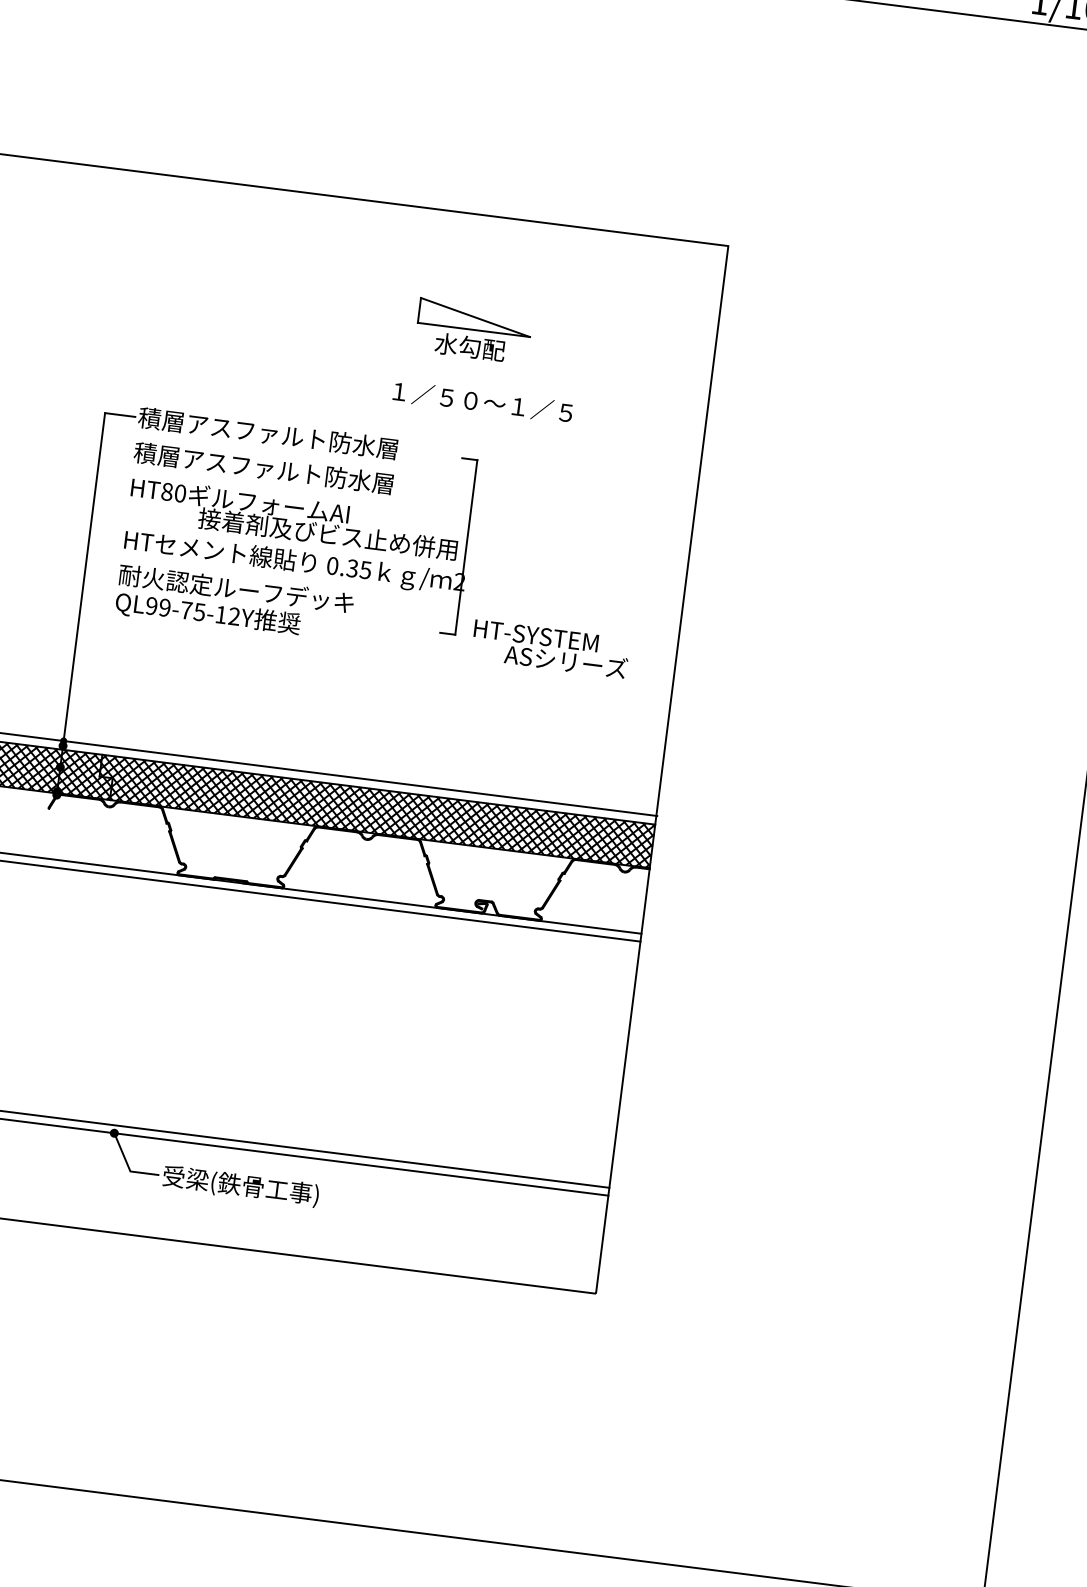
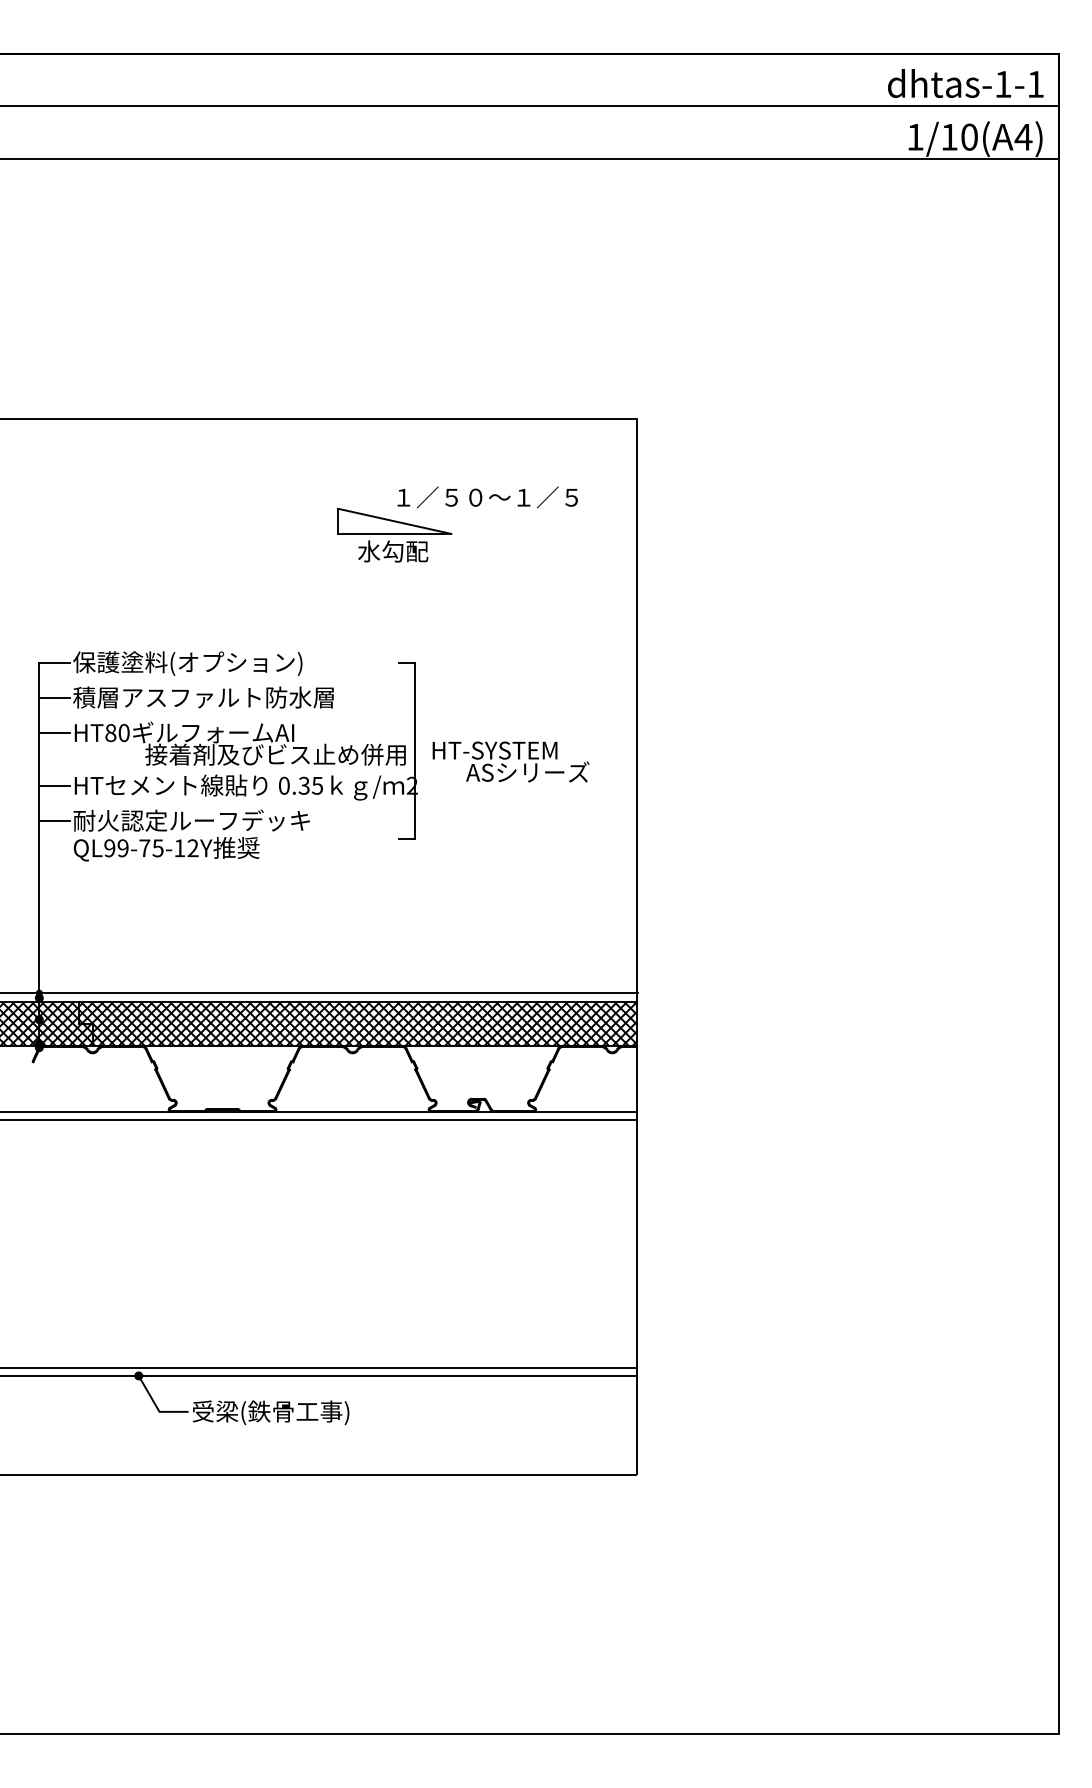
text: (482, 402) -> (487, 497), moved
text: (267, 434) -> (203, 663), 積層アスファルト防水層 -> 保護塗料(オプション)
line: (115, 449) -> (54, 697), added
line: (111, 485) -> (54, 733), added
line: (104, 536) -> (54, 785), added
line: (100, 572) -> (54, 821), added
text: (550, 648) -> (510, 761), moved

